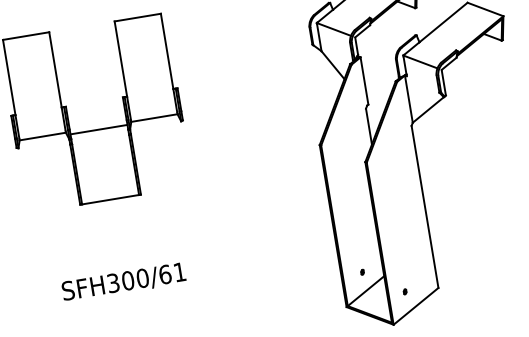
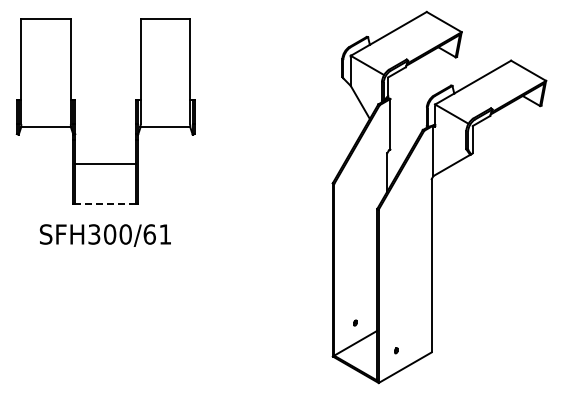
line: (98, 129) -> (105, 164), moved
line: (110, 200) -> (105, 204), solid -> dashed
text: (124, 282) -> (105, 235), moved

